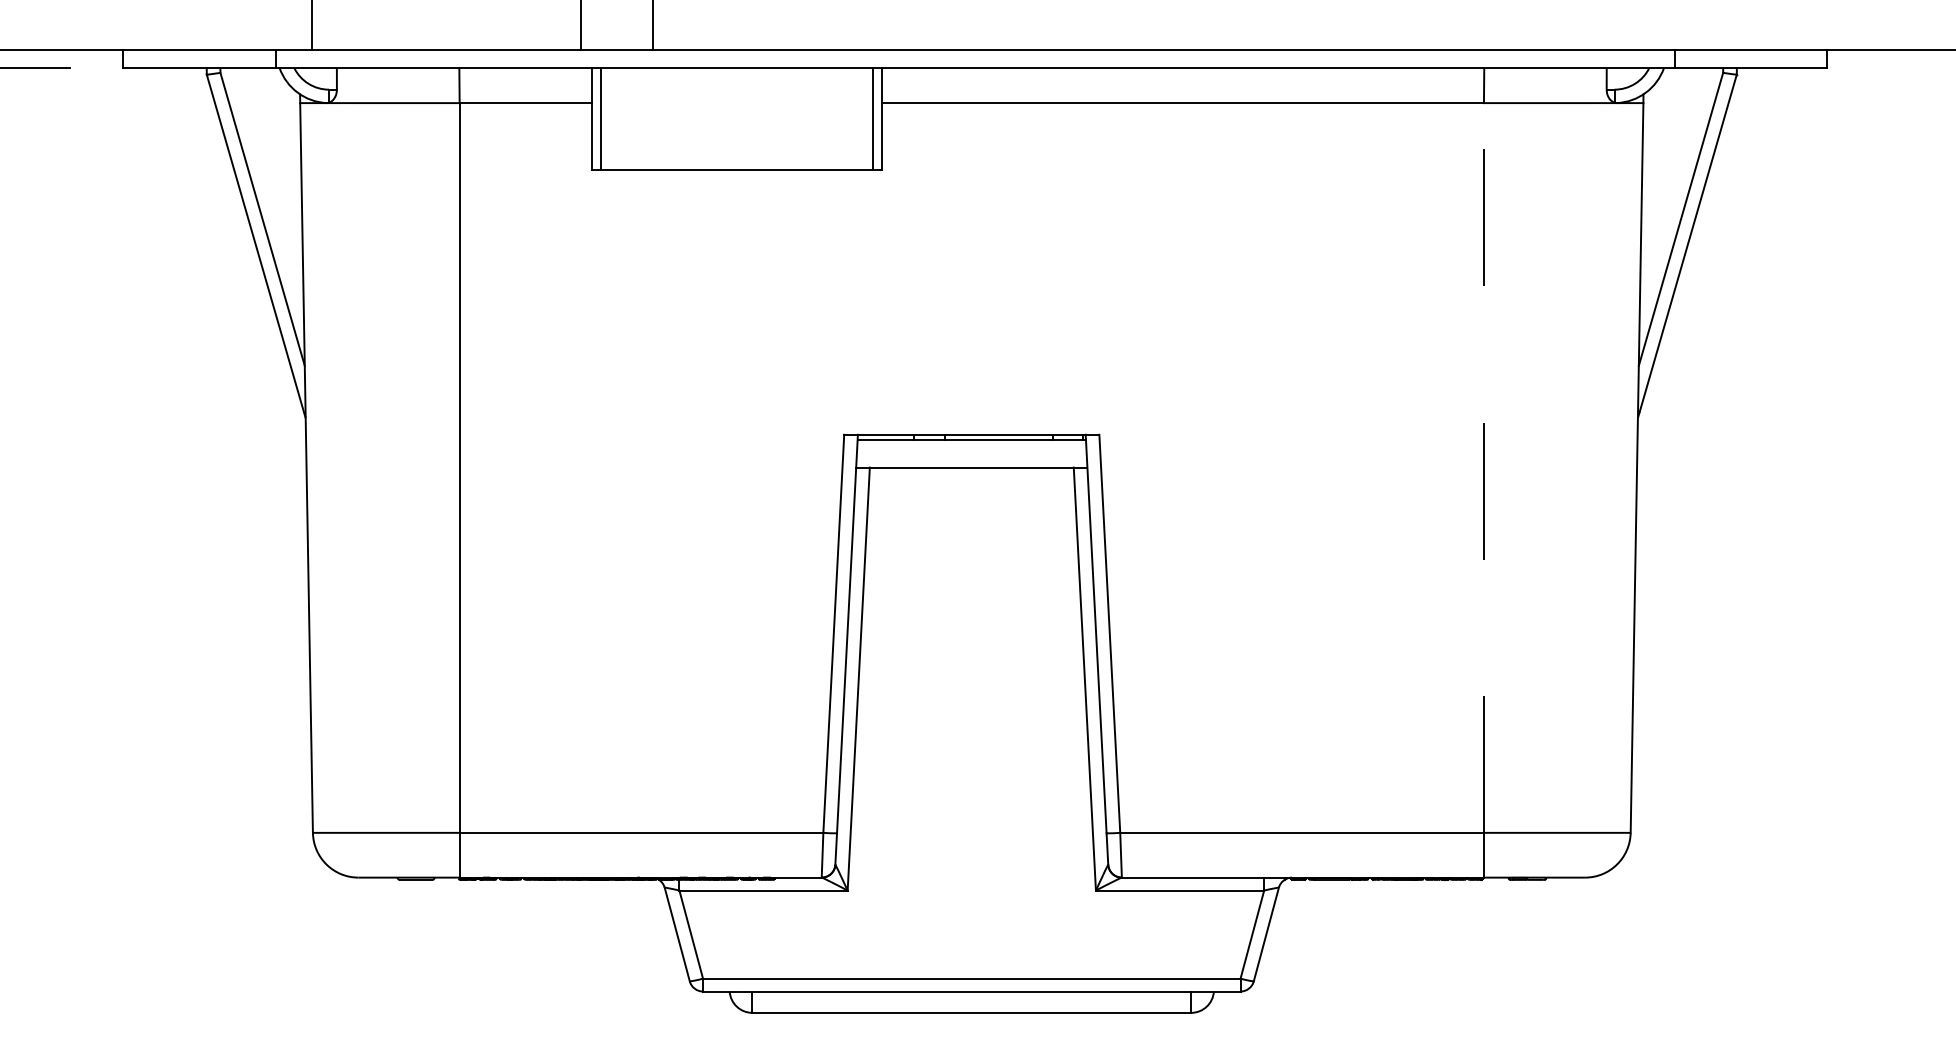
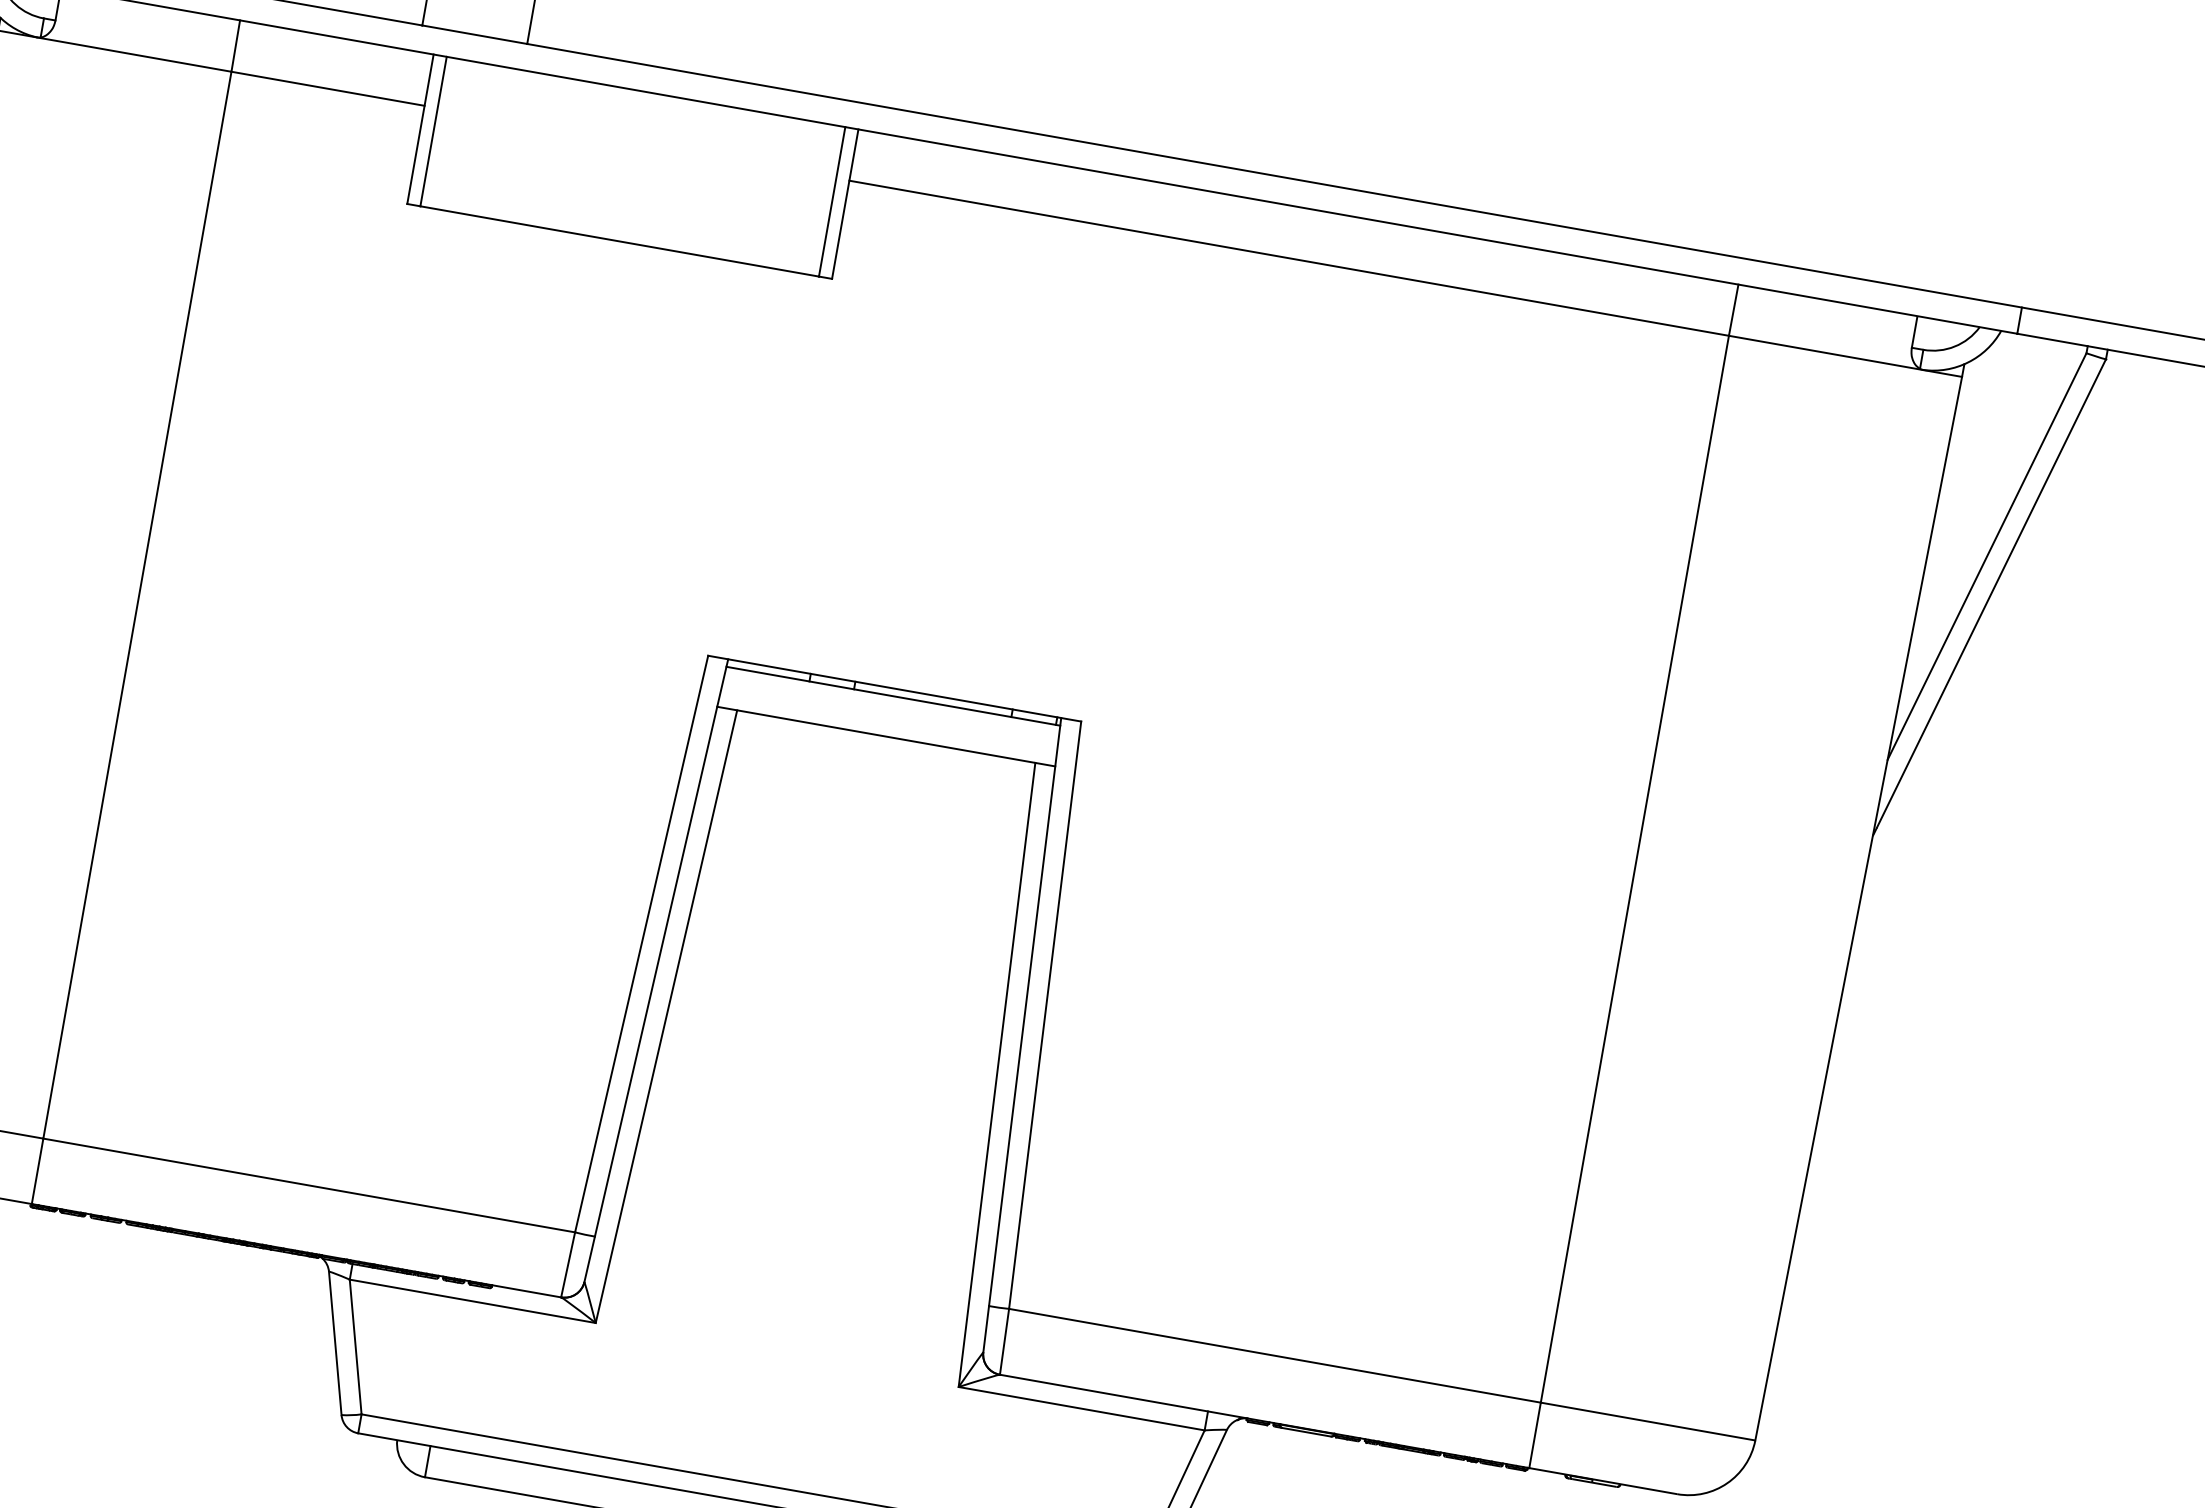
line: (1483, 467) -> (1634, 868), dashed -> solid

